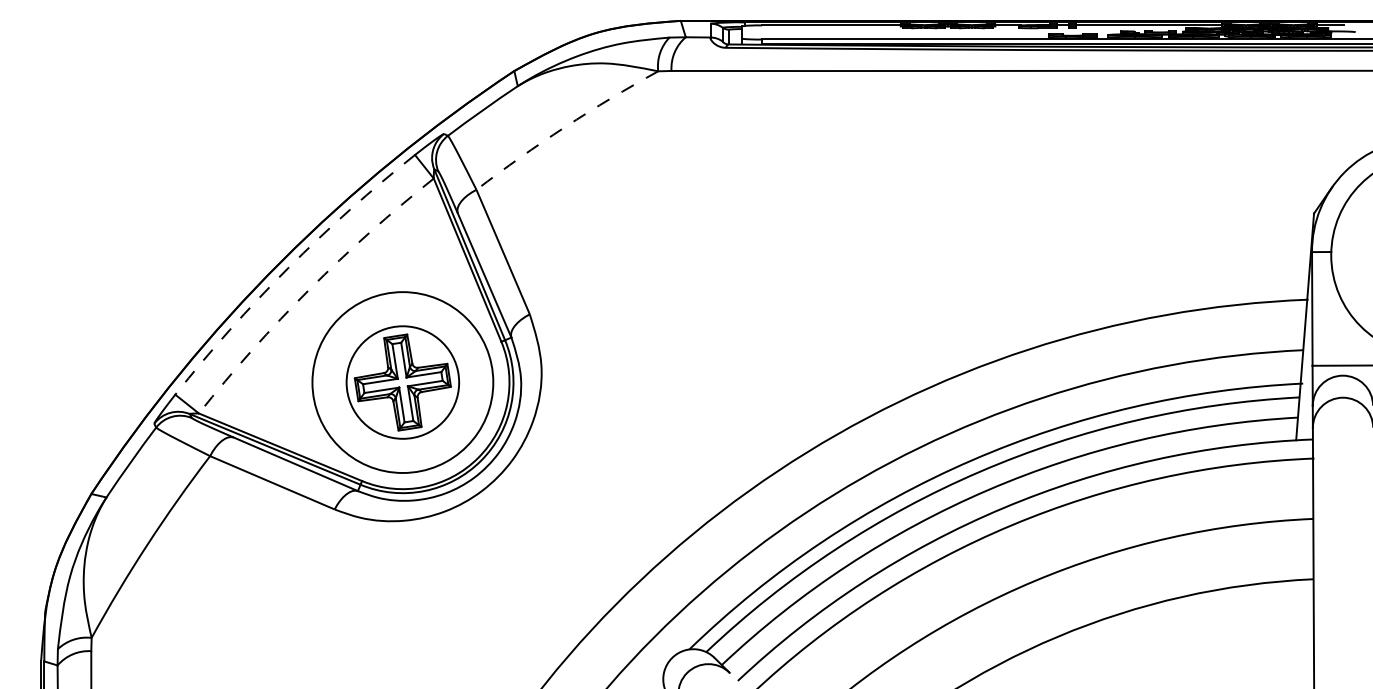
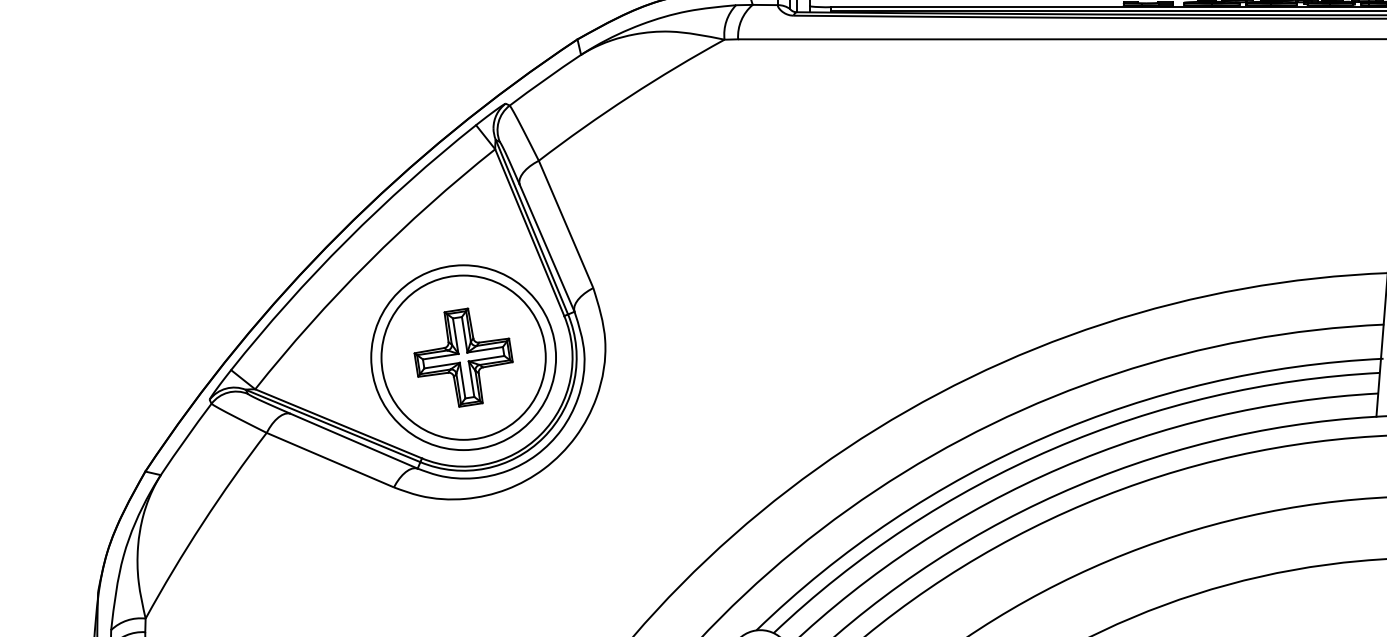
arc: (565, 127) -> (629, 97), dashed -> solid
arc: (288, 268) -> (346, 241), dashed -> solid
arc: (309, 289) -> (368, 262), dashed -> solid
circle: (402, 382) -> (463, 357), size x1.43

